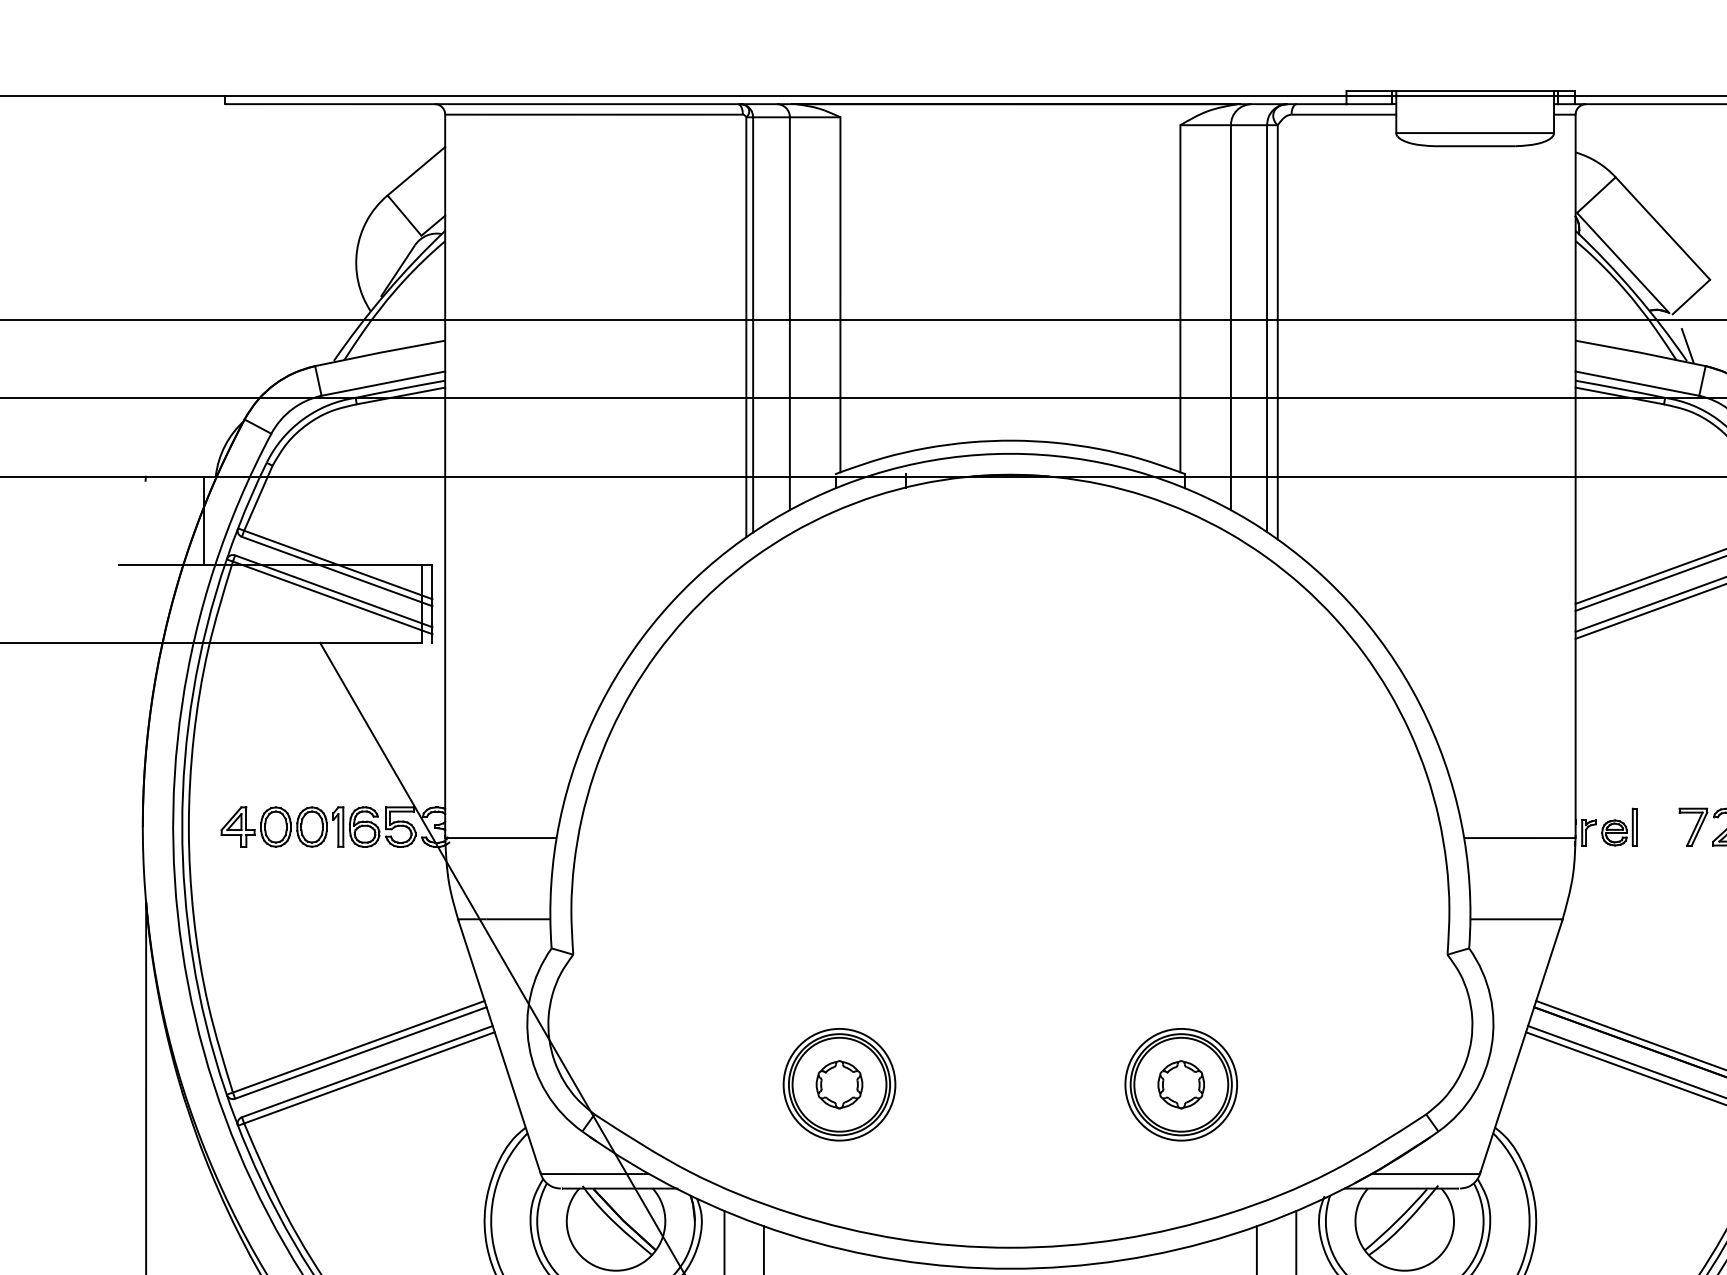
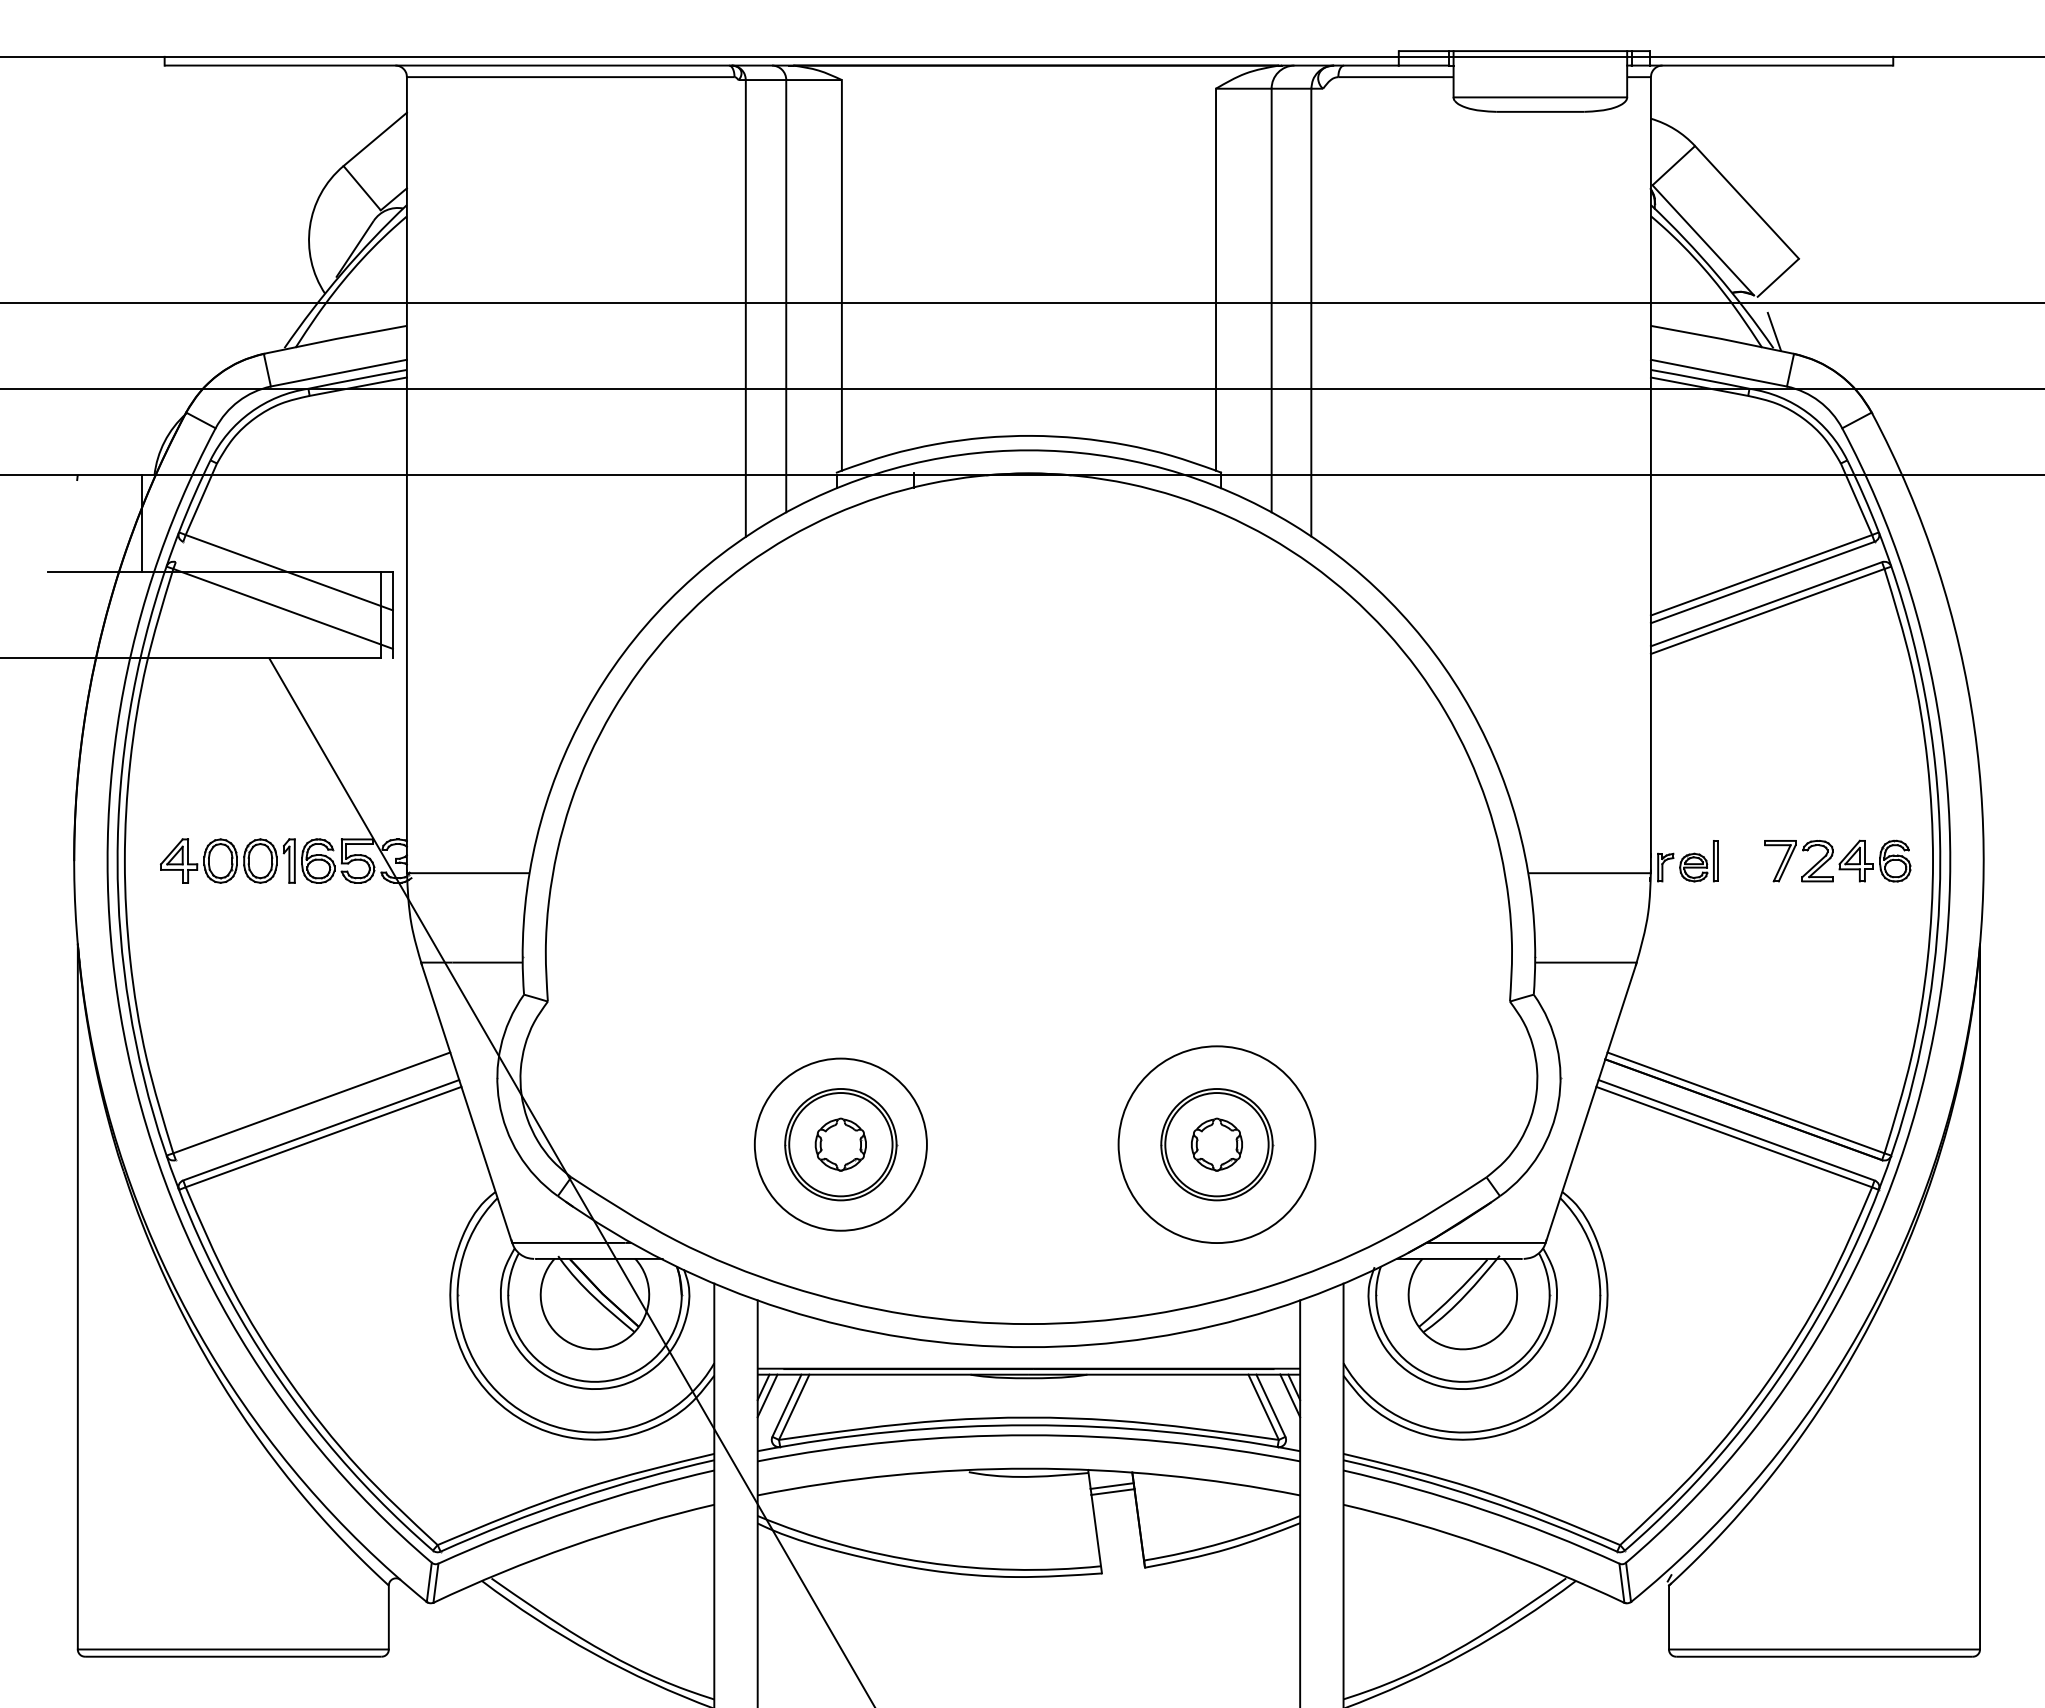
line: (746, 327) -> (738, 311), removed
line: (1278, 332) -> (1323, 316), removed
line: (336, 571) -> (287, 579), removed
line: (333, 591) -> (283, 601), removed
line: (360, 1052) -> (313, 1109), removed
circle: (839, 1084) -> (840, 1144), size x1.4
circle: (1180, 1084) -> (1216, 1144), size x1.6

